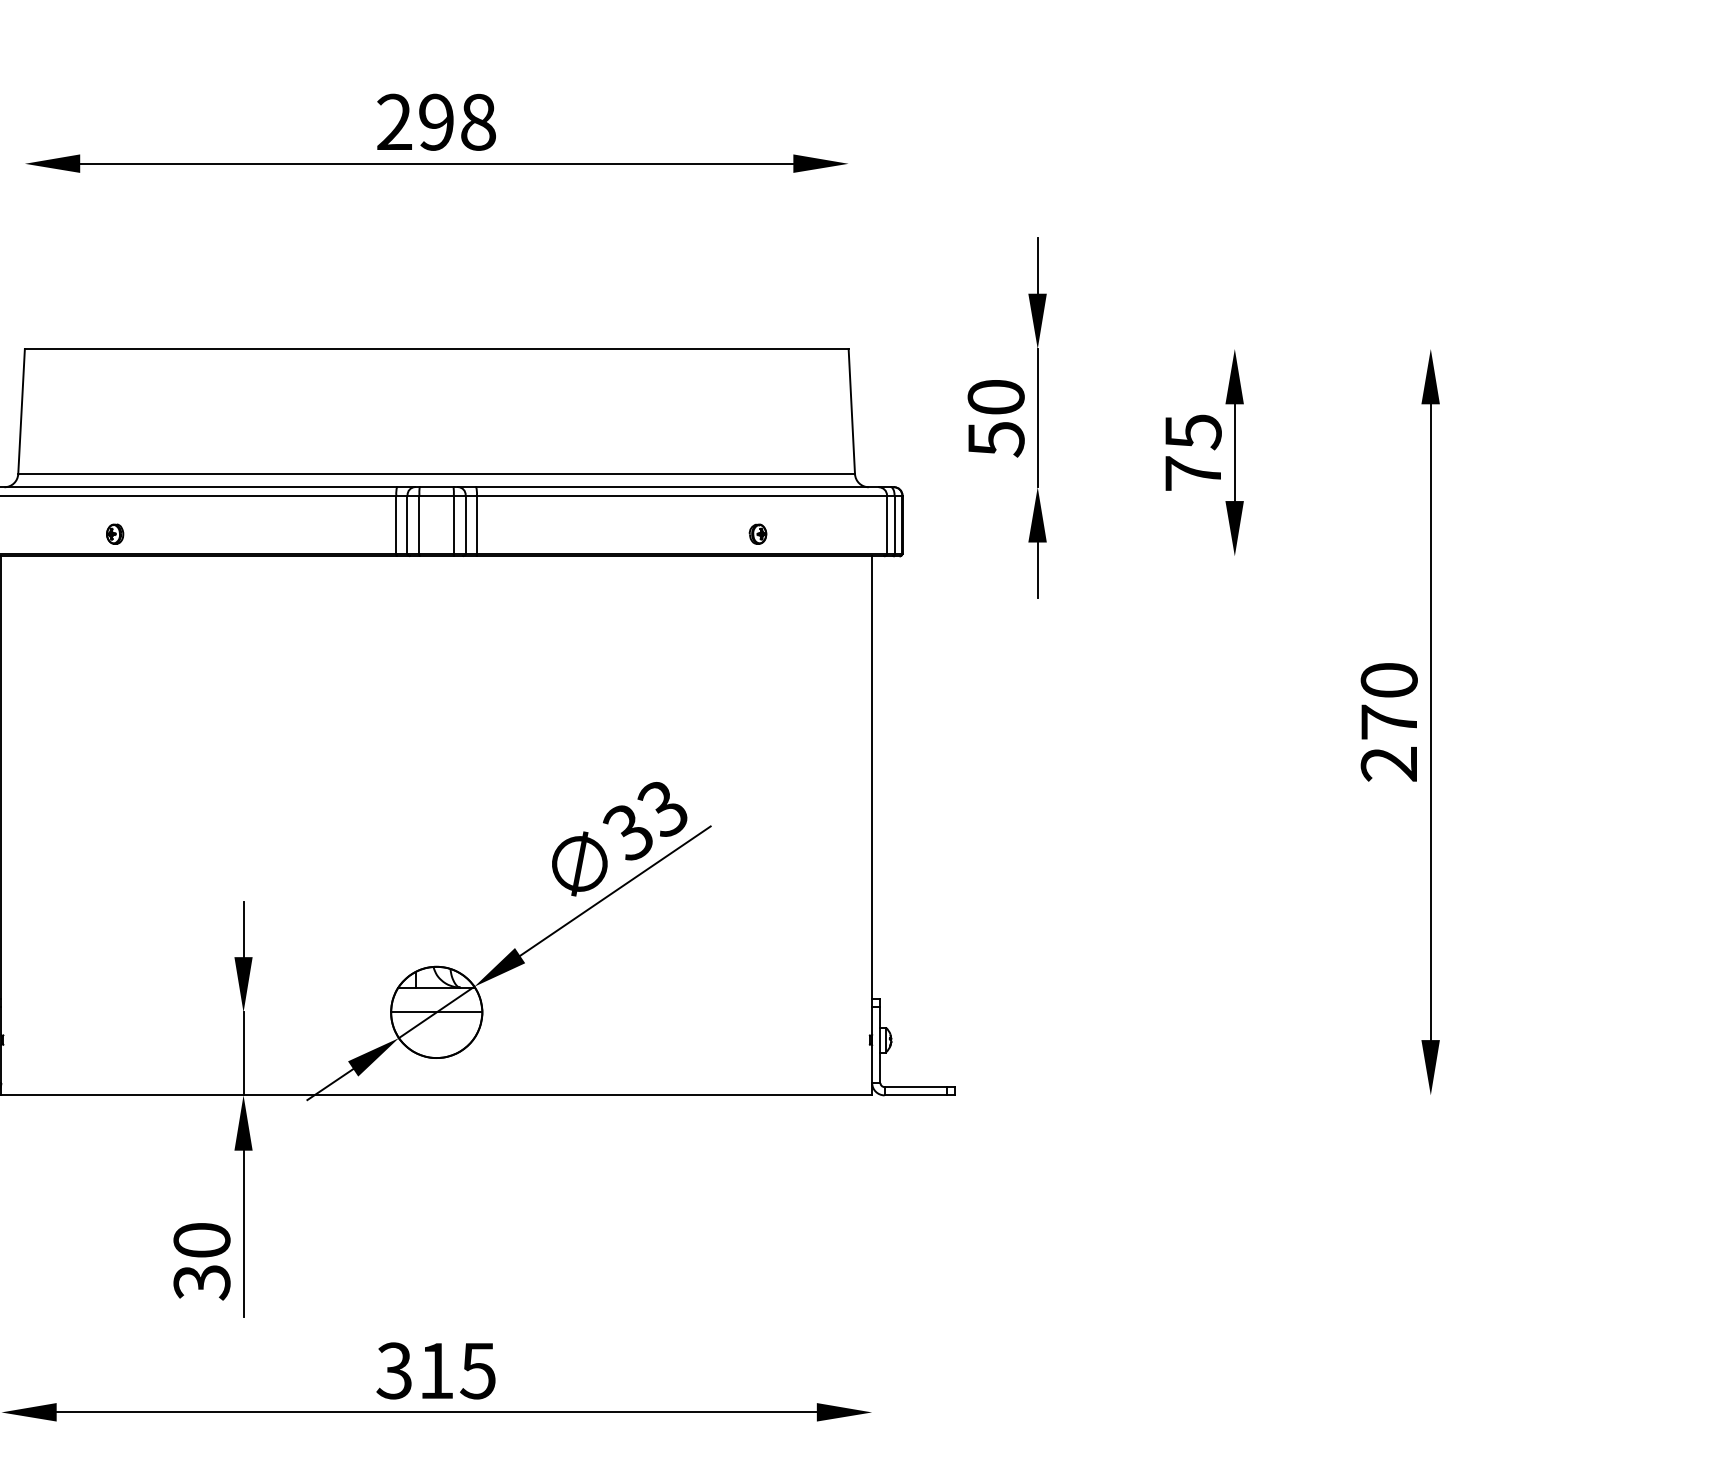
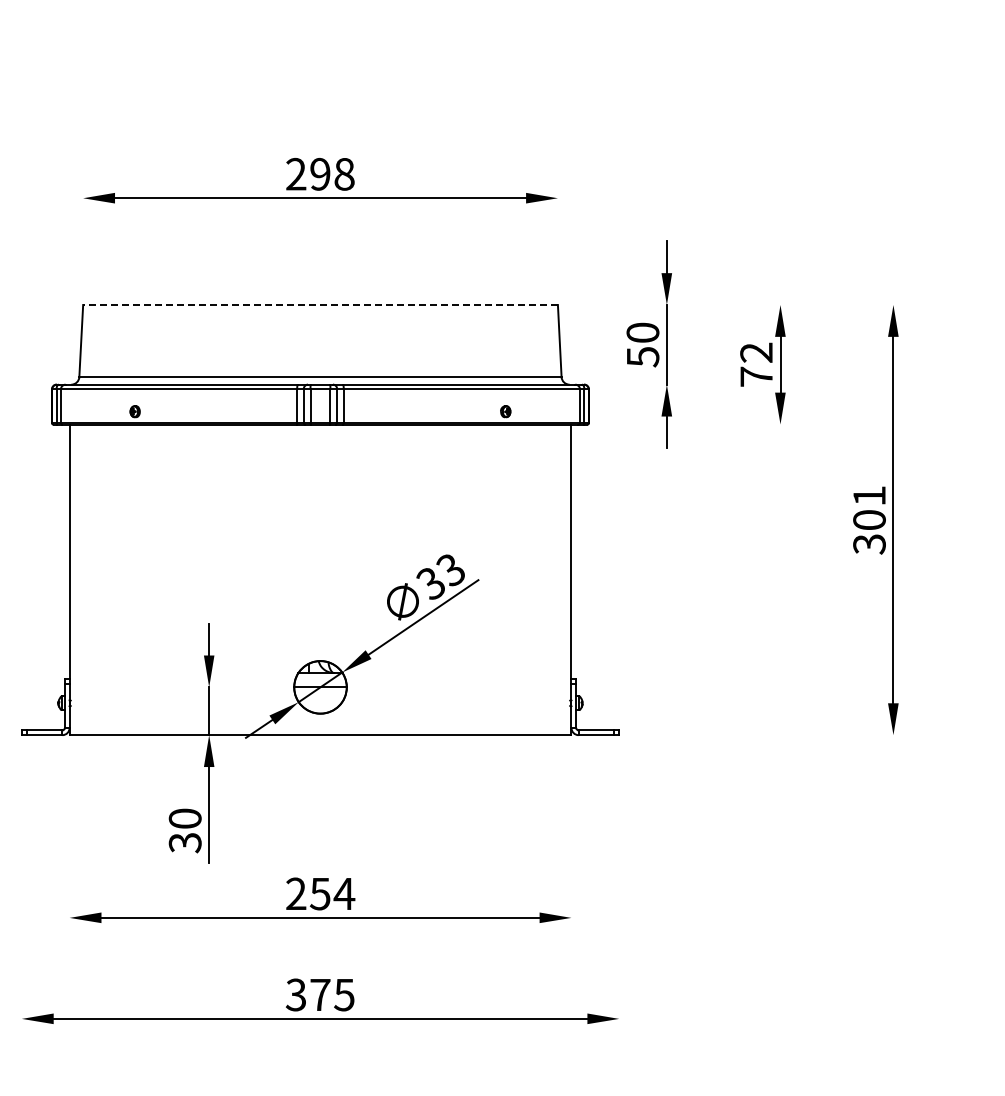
line: (436, 349) -> (320, 305), solid -> dashed
text: (1193, 431) -> (756, 352), 75 -> 72
text: (1389, 722) -> (869, 520), 270 -> 301
text: (436, 1371) -> (320, 894), 315 -> 254

